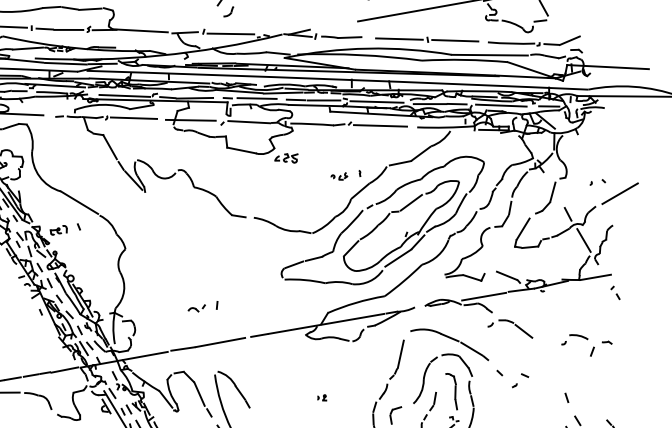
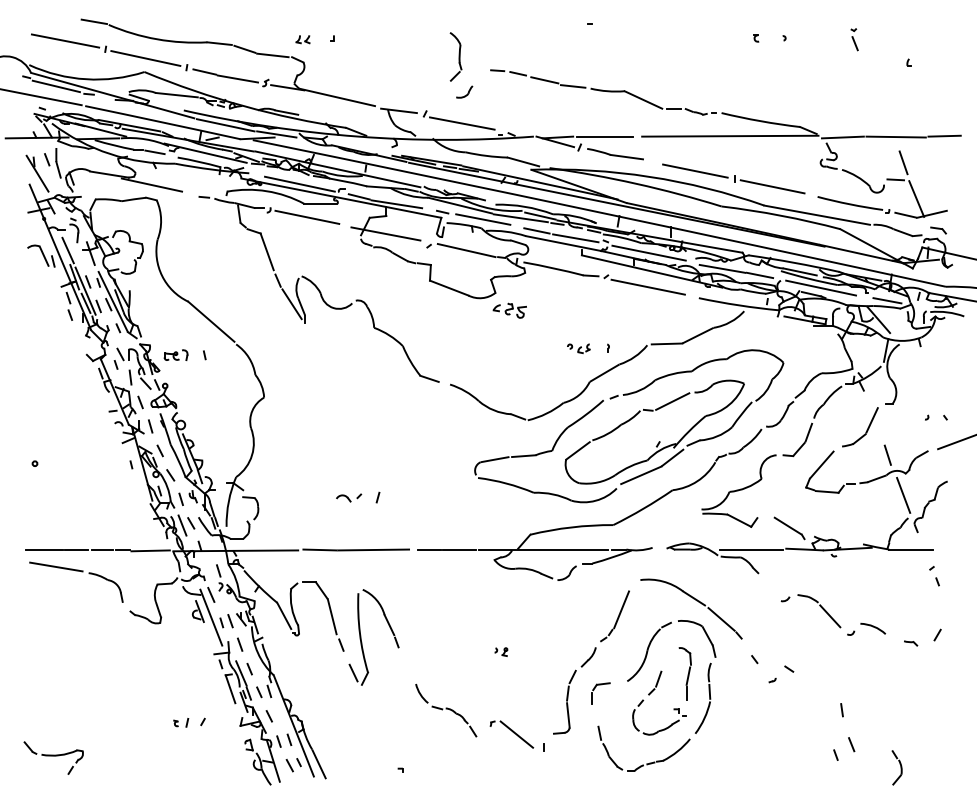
line: (331, 25) -> (604, 136), added
line: (557, 31) -> (916, 198), added
part: (515, 325) -> (819, 606), moved
line: (592, 351) -> (937, 634), moved

